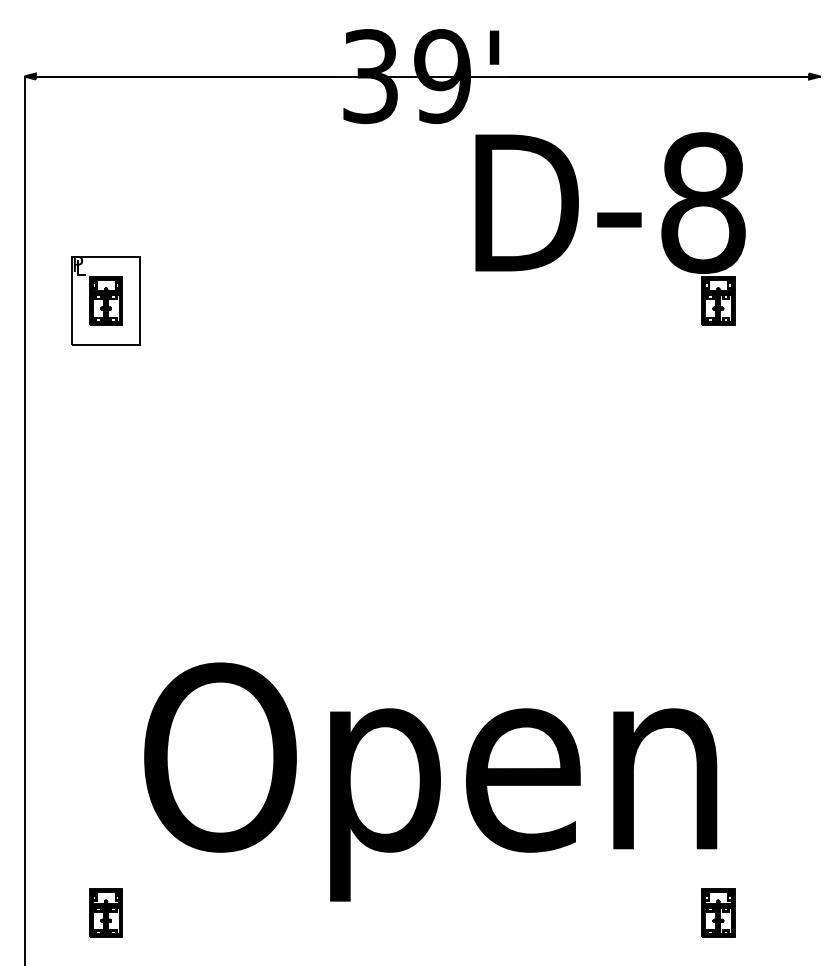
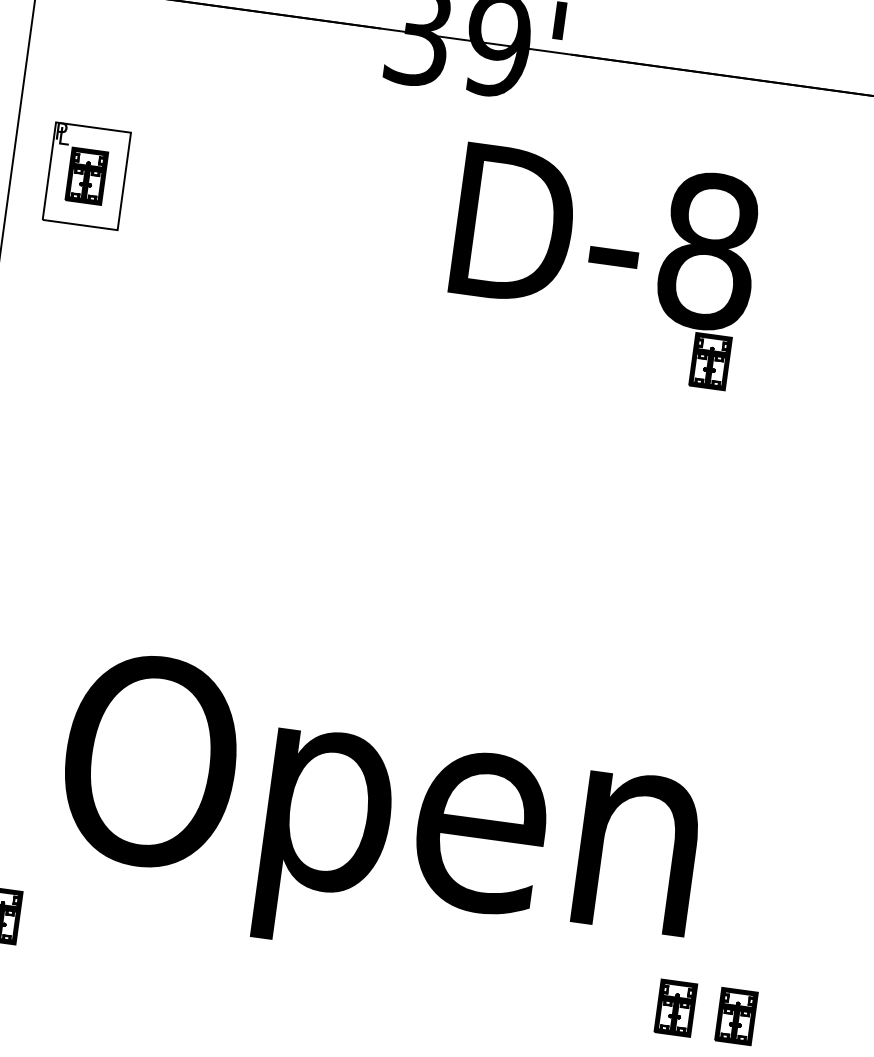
part: (610, 228) -> (602, 265), moved
part: (105, 300) -> (86, 175), moved
part: (773, 912) -> (736, 1015), added

